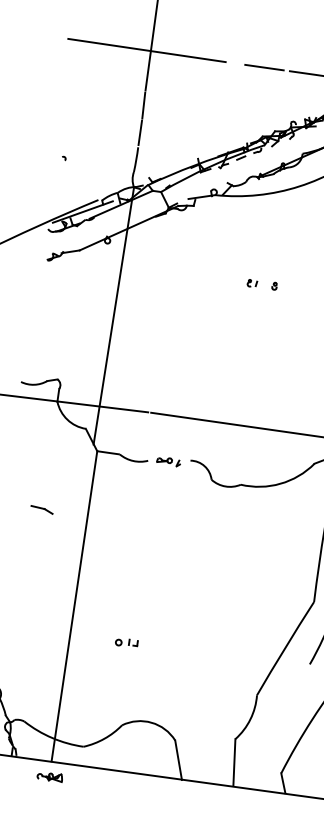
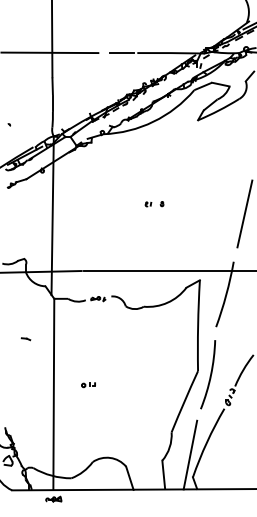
part: (262, 285) -> (154, 204), moved
part: (41, 510) -> (25, 339), size x0.62
part: (126, 643) -> (88, 385), moved
line: (282, 735) -> (190, 454), added

